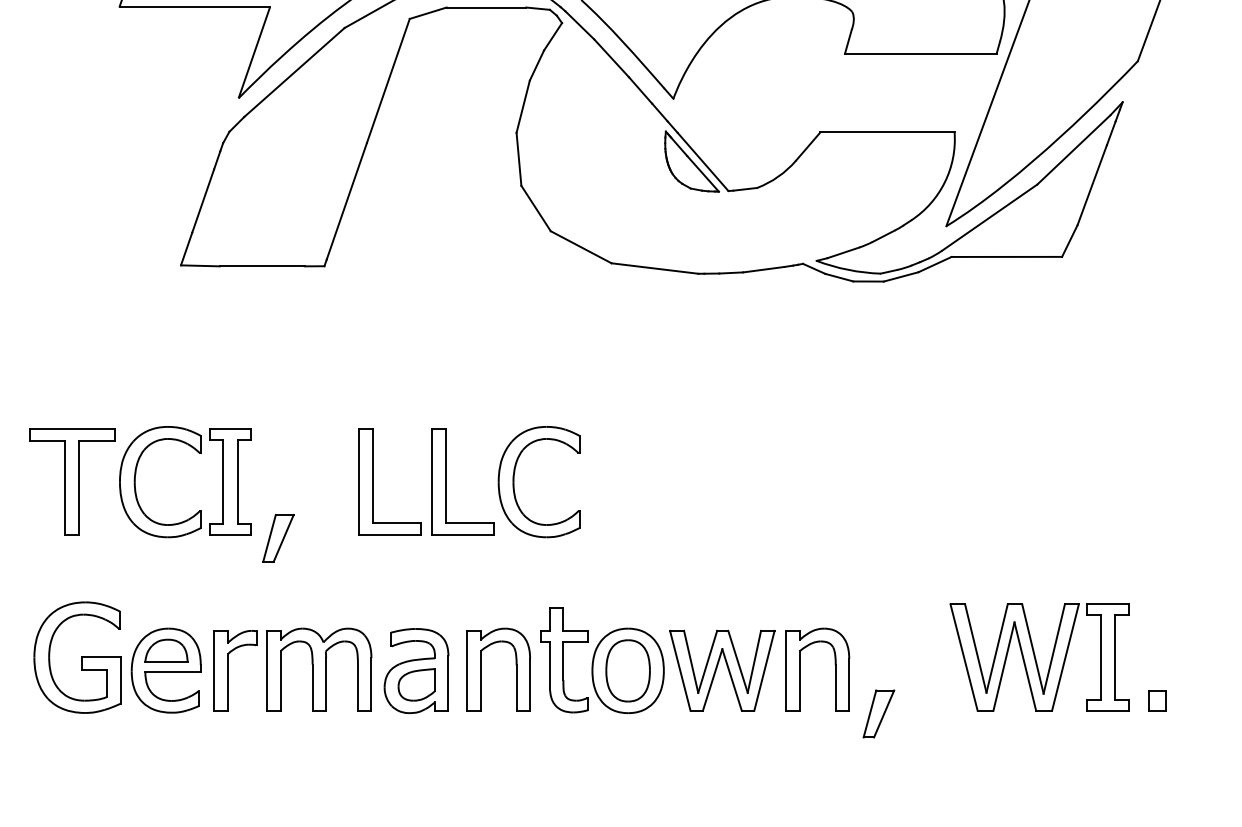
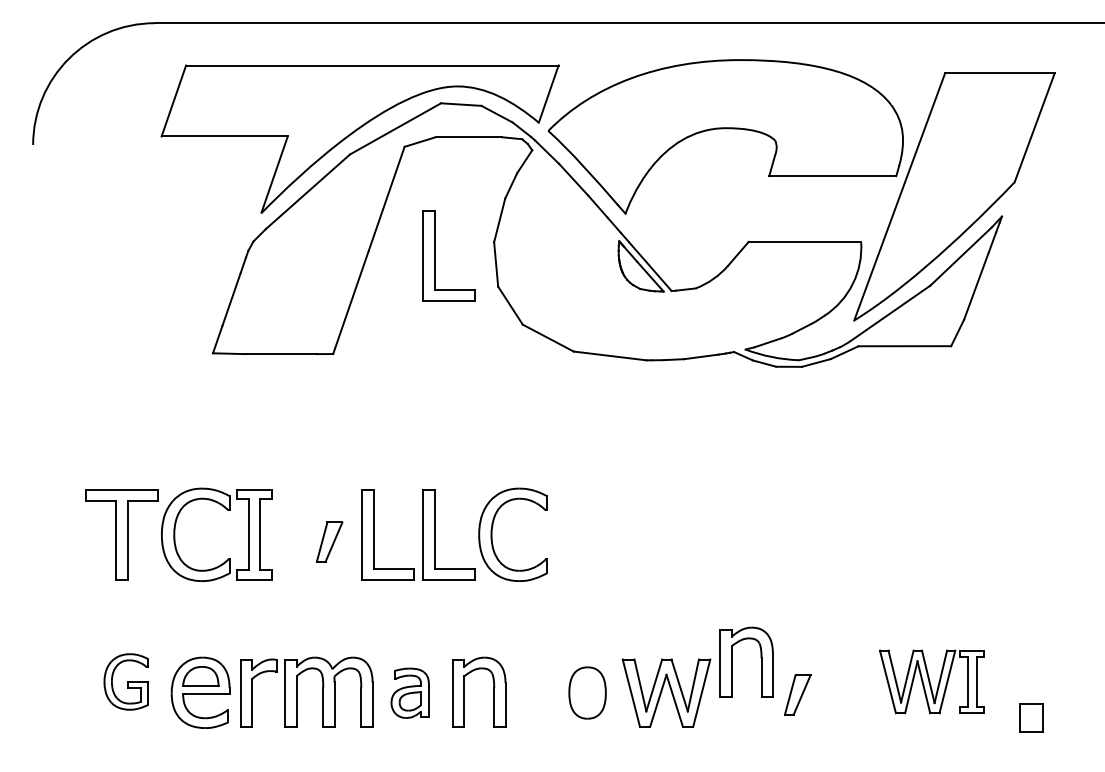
part: (446, 148) -> (435, 255), added
part: (278, 537) -> (329, 541), moved
part: (76, 657) -> (125, 681), size x0.6
part: (1038, 657) -> (931, 681), size x0.7
part: (601, 660) -> (565, 684), removed
part: (801, 669) -> (732, 661), moved
part: (415, 671) -> (409, 693), size x0.7
part: (1156, 700) -> (1030, 717), size x1.6
part: (878, 713) -> (797, 694), moved

